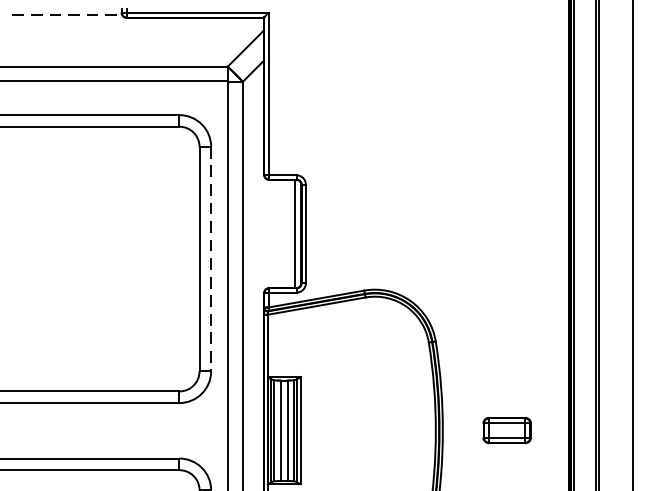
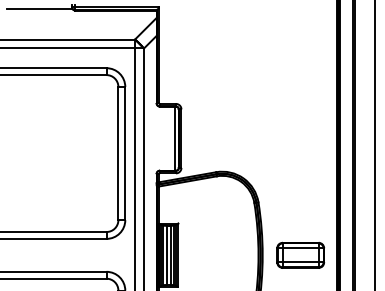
line: (68, 14) -> (40, 8), dashed -> solid
line: (211, 258) -> (125, 153), dashed -> solid
part: (506, 429) -> (300, 254), size x1.67

